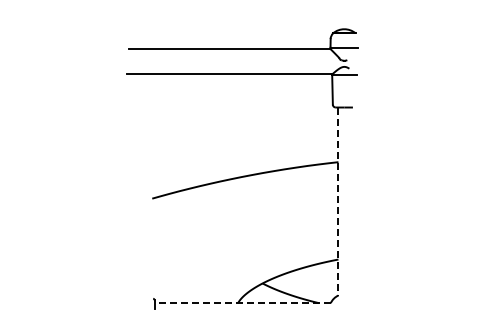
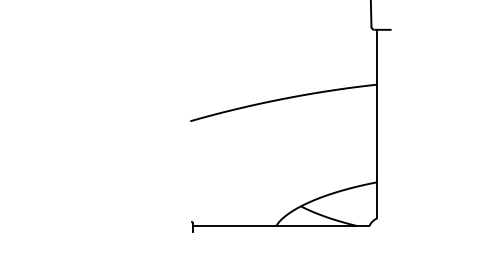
line: (338, 201) -> (377, 124), dashed -> solid
line: (242, 303) -> (280, 226), dashed -> solid

